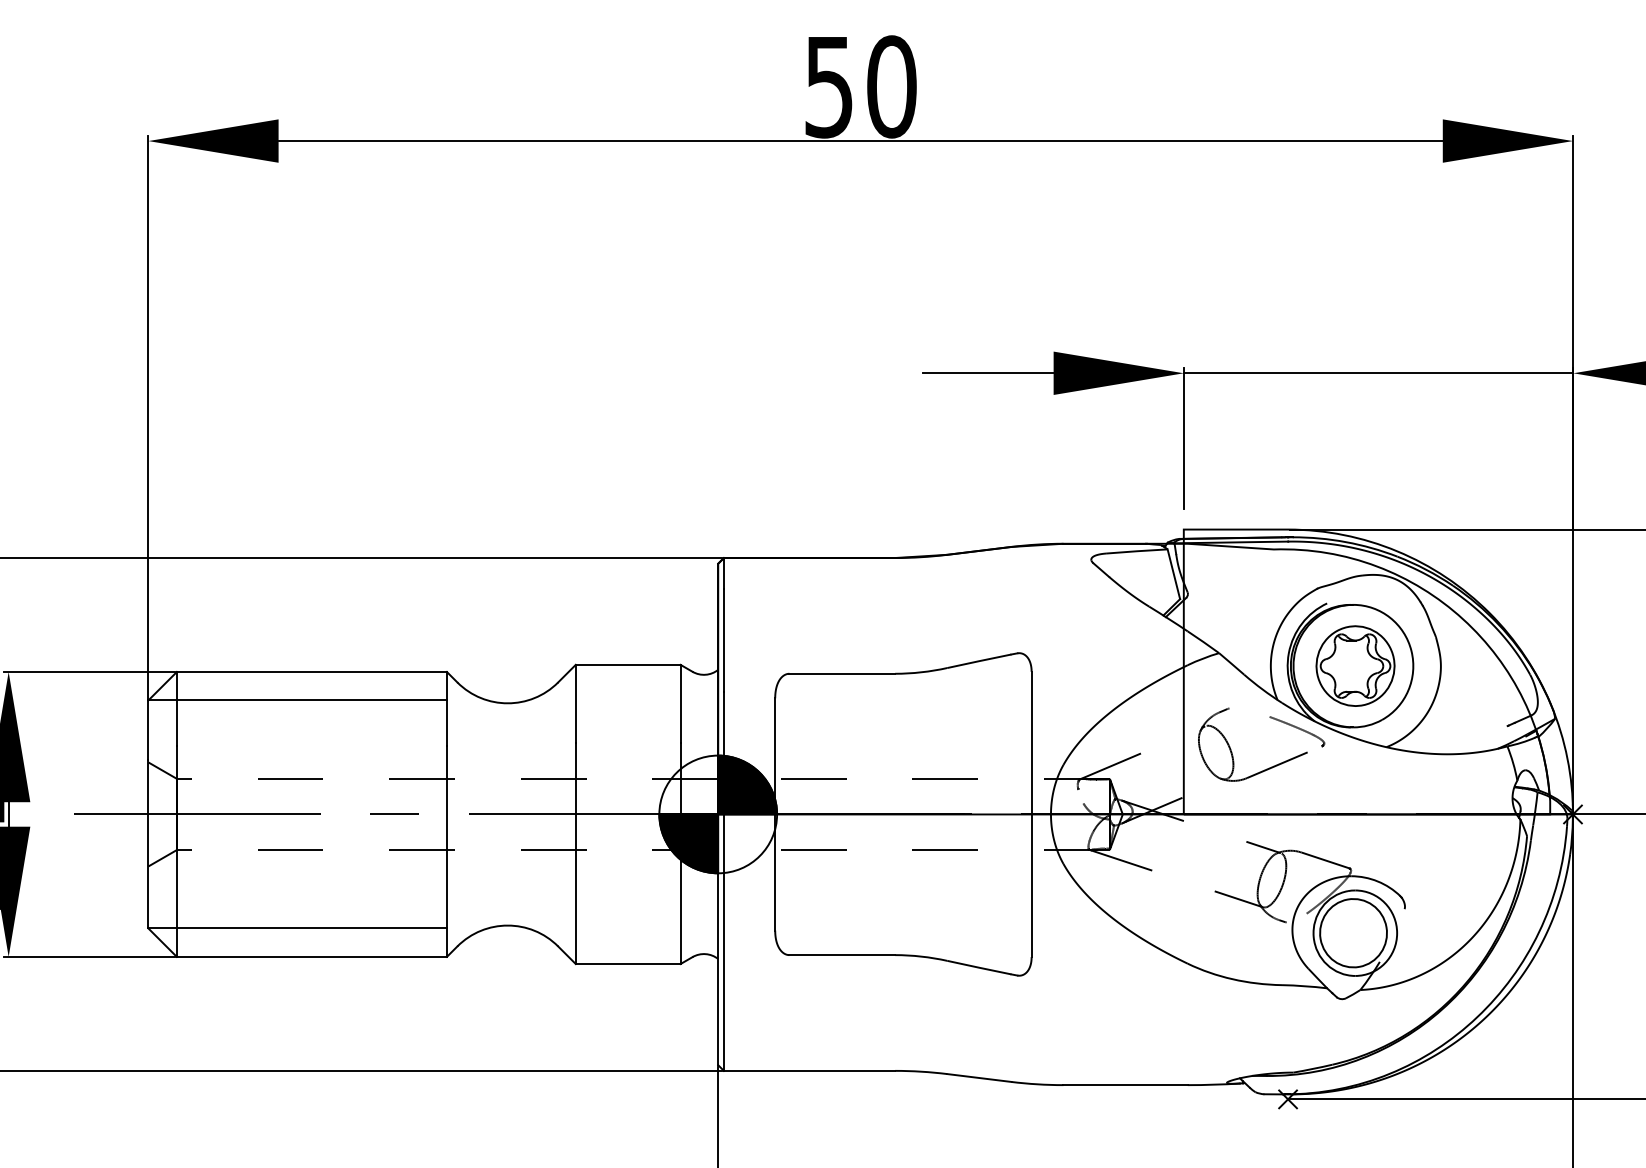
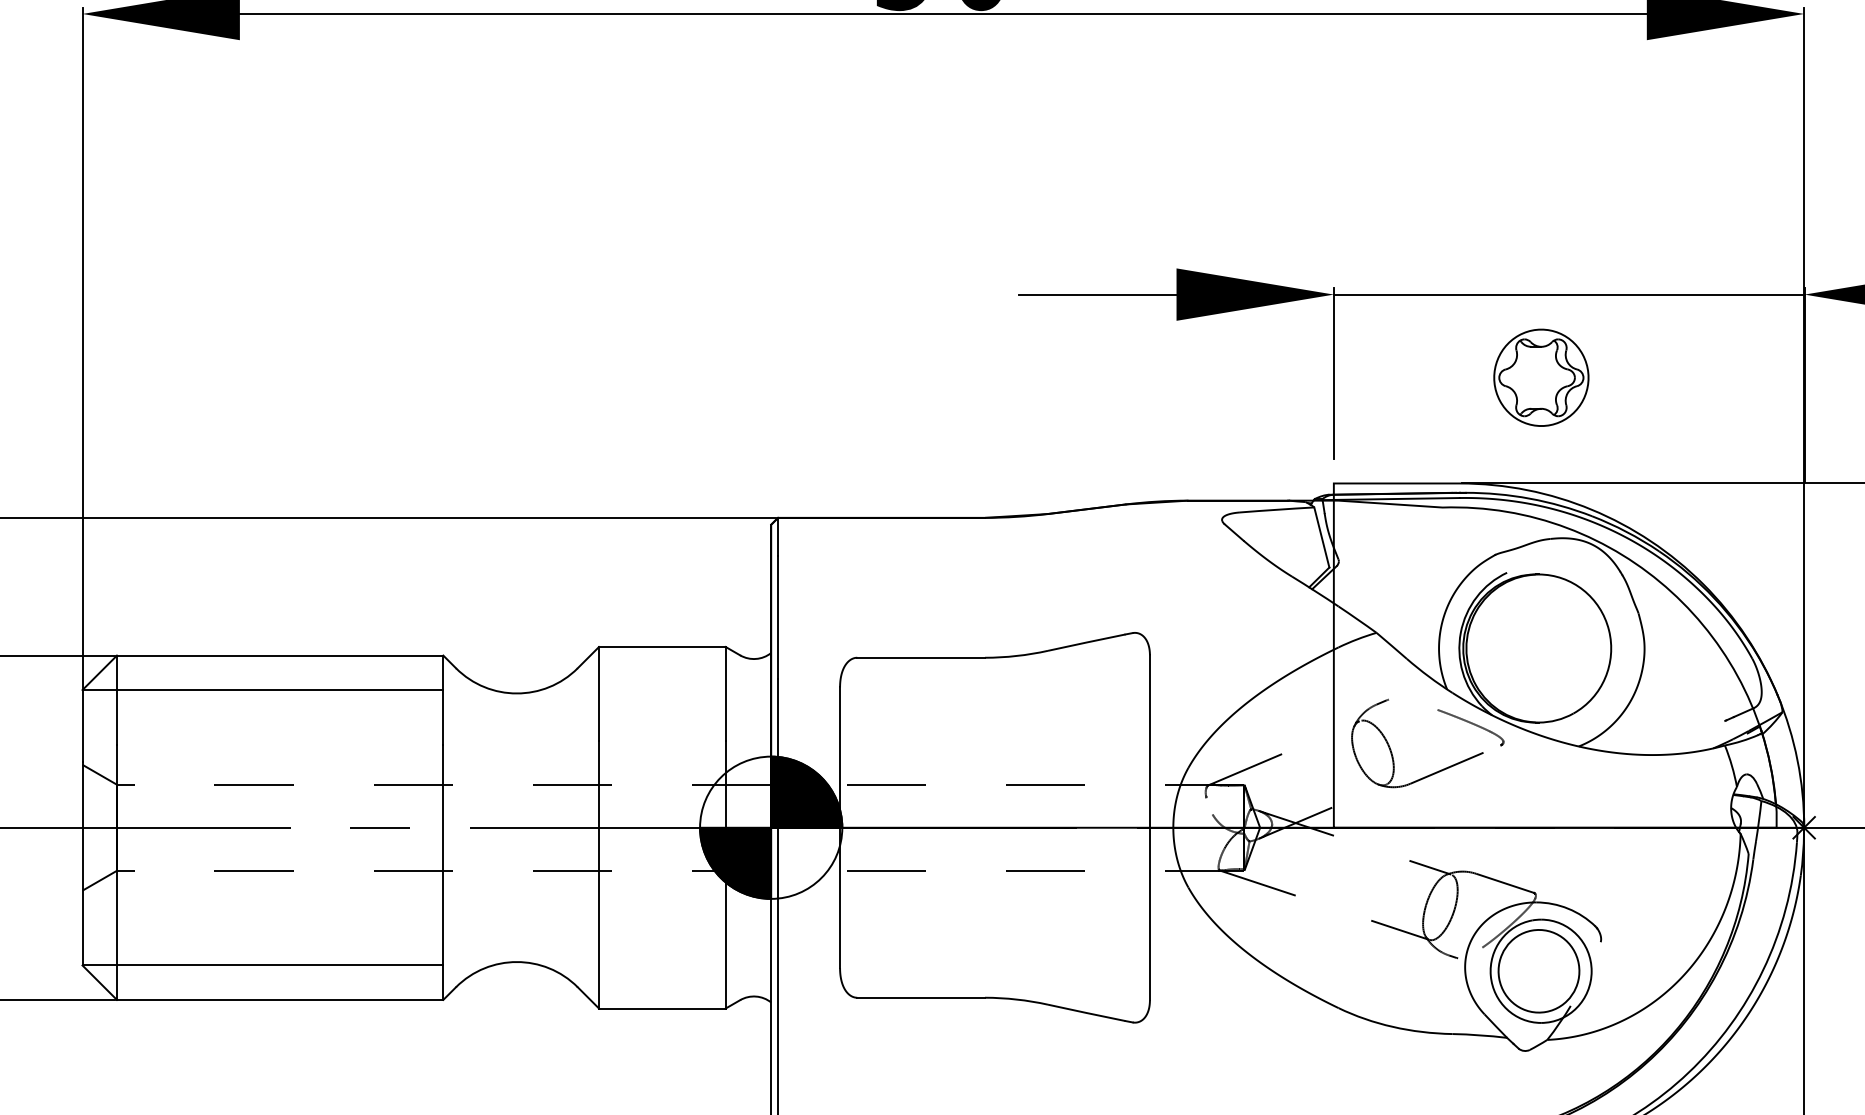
part: (1355, 665) -> (1541, 377), moved

